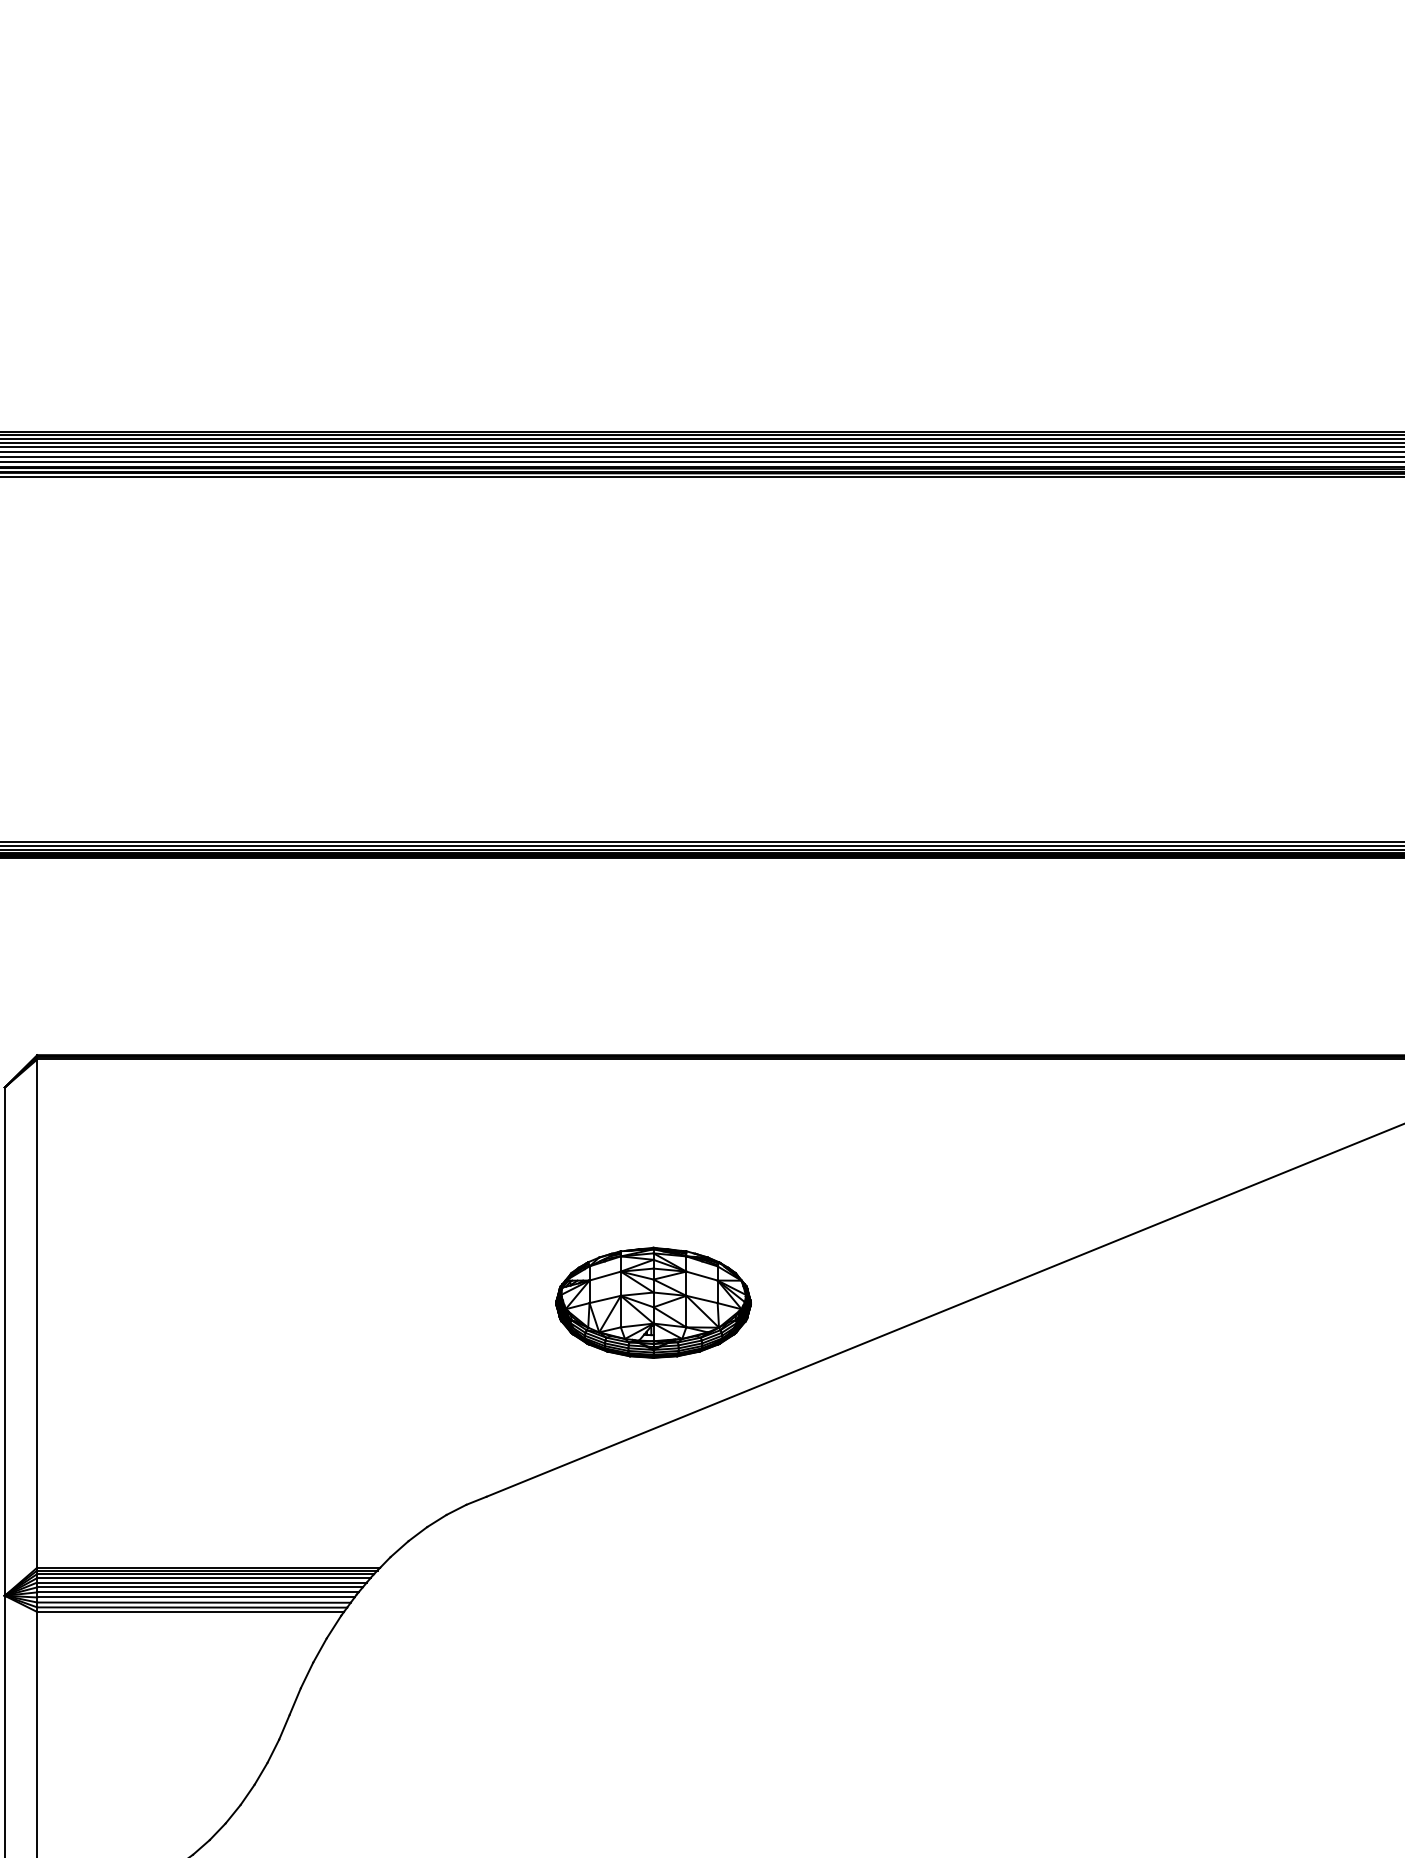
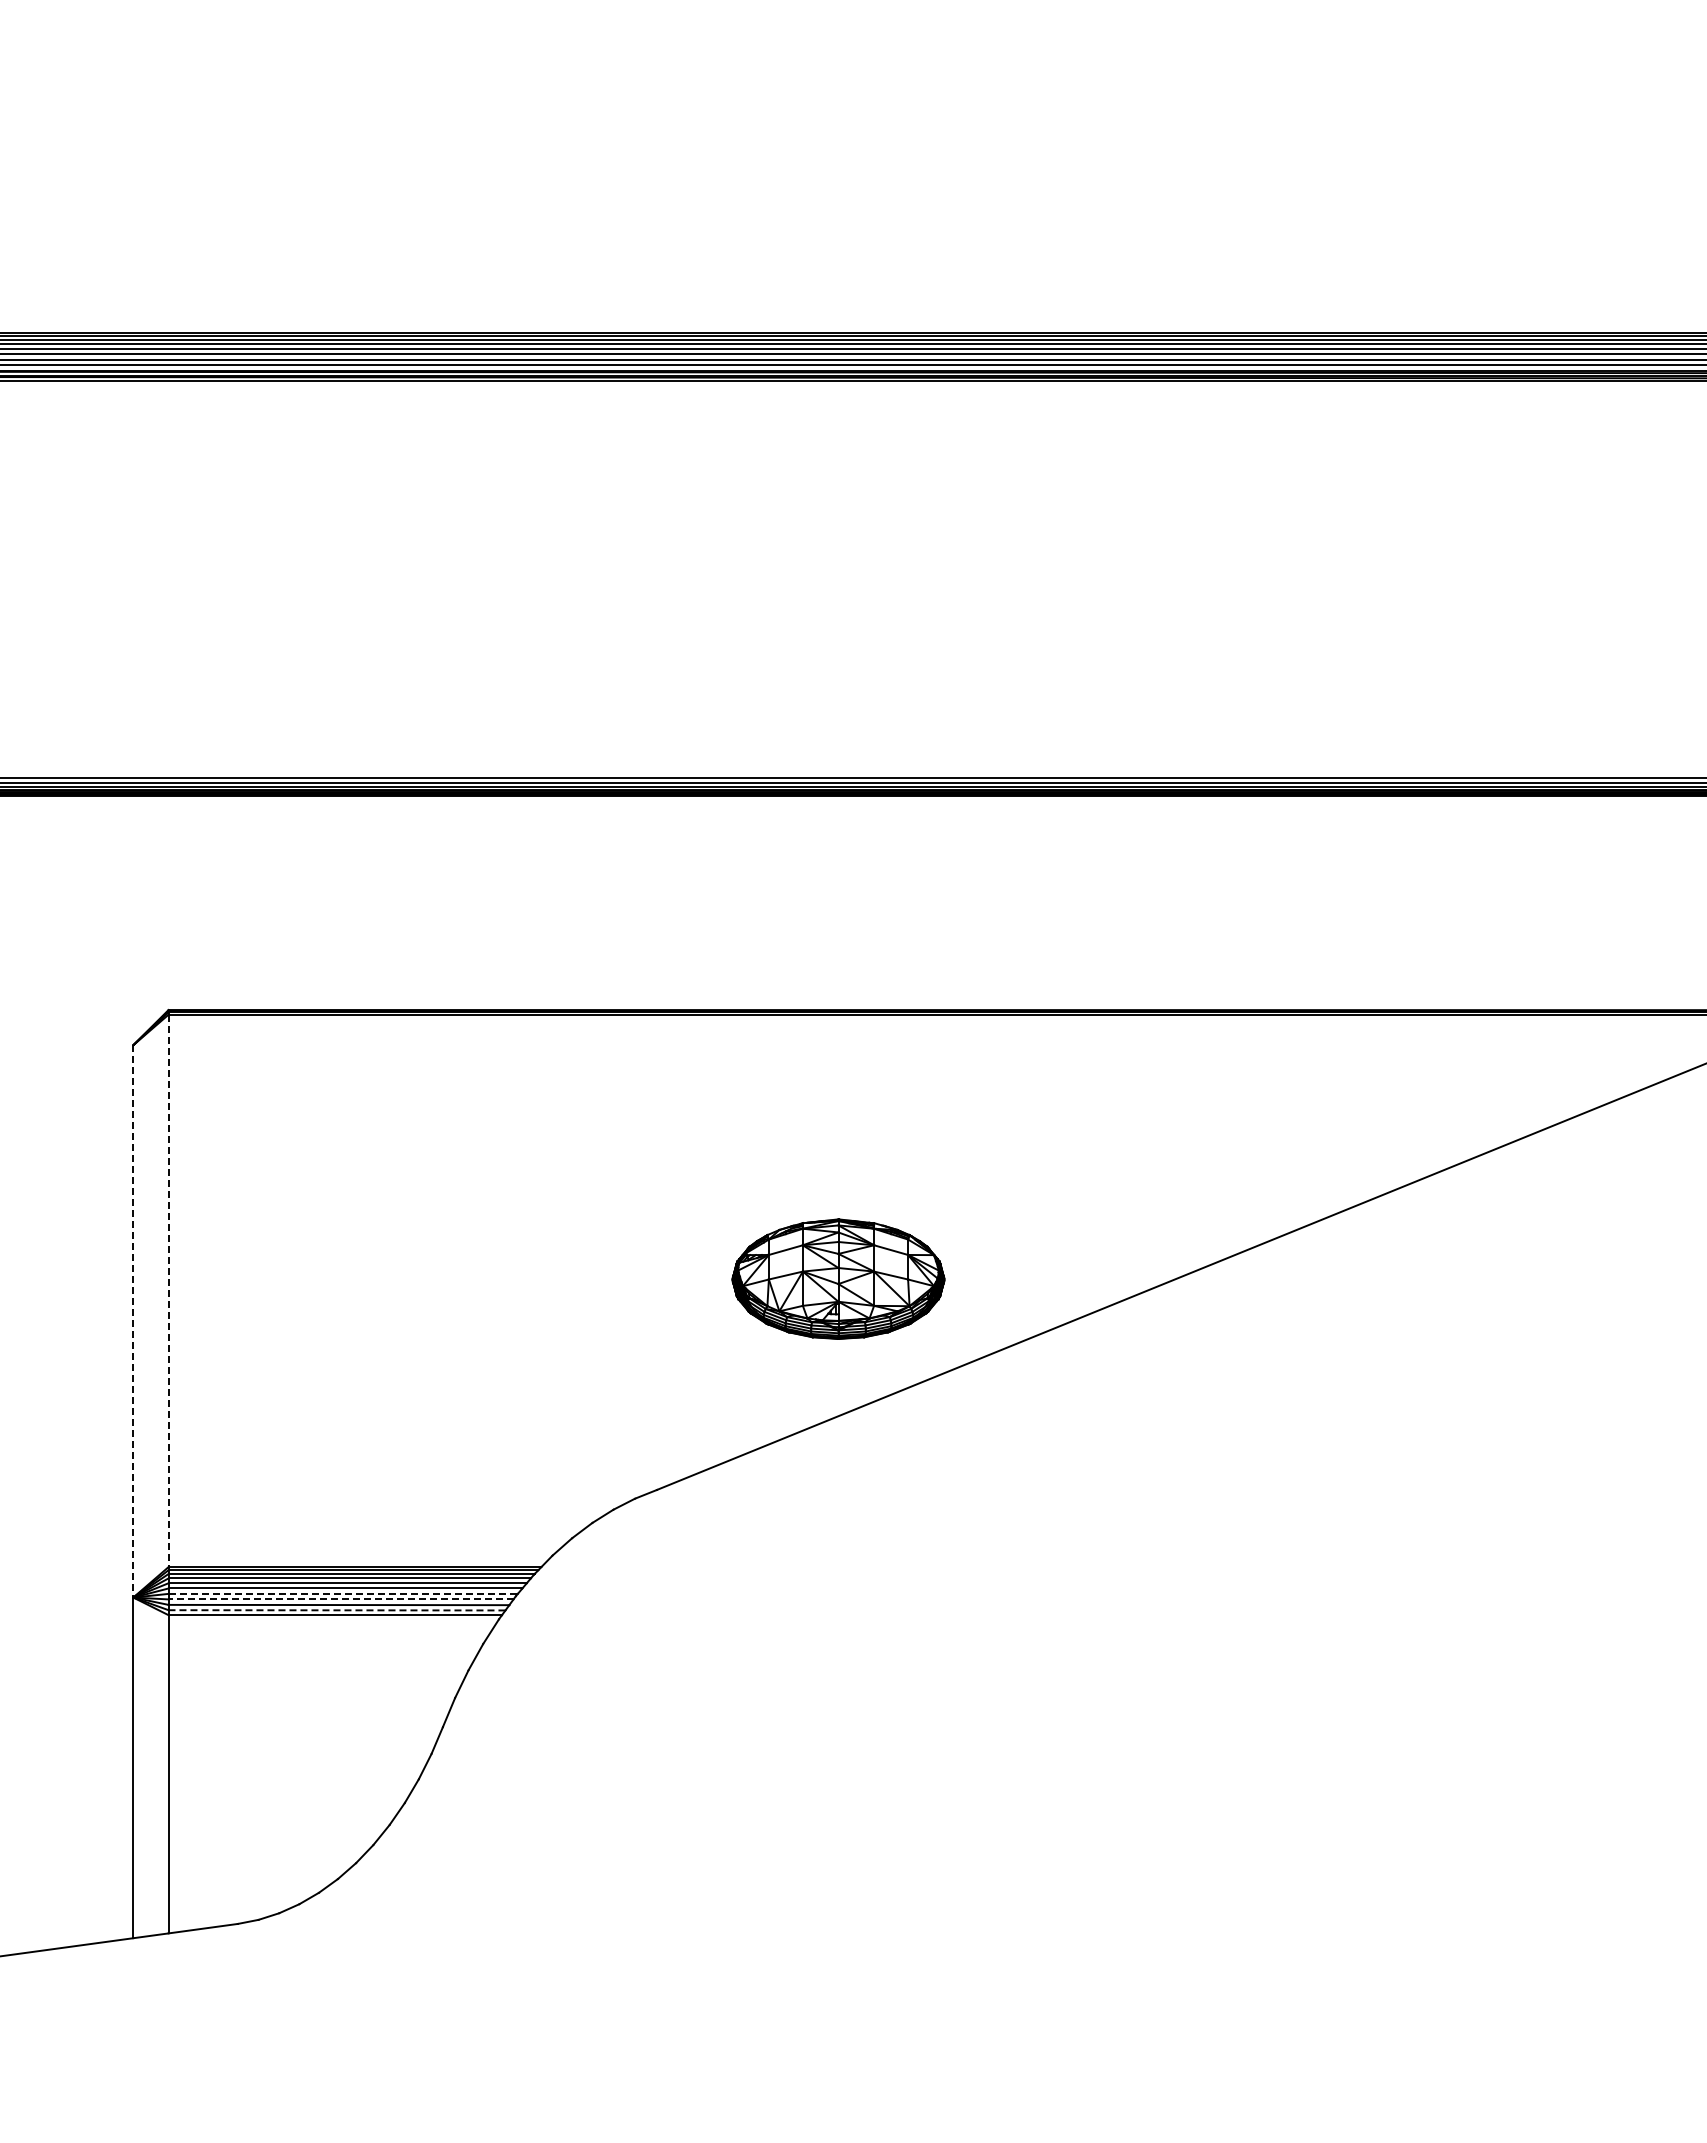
line: (37, 1314) -> (168, 1291), solid -> dashed
line: (4, 1341) -> (133, 1321), solid -> dashed
line: (198, 1592) -> (343, 1593), solid -> dashed
line: (195, 1597) -> (340, 1599), solid -> dashed
line: (191, 1607) -> (336, 1610), solid -> dashed

